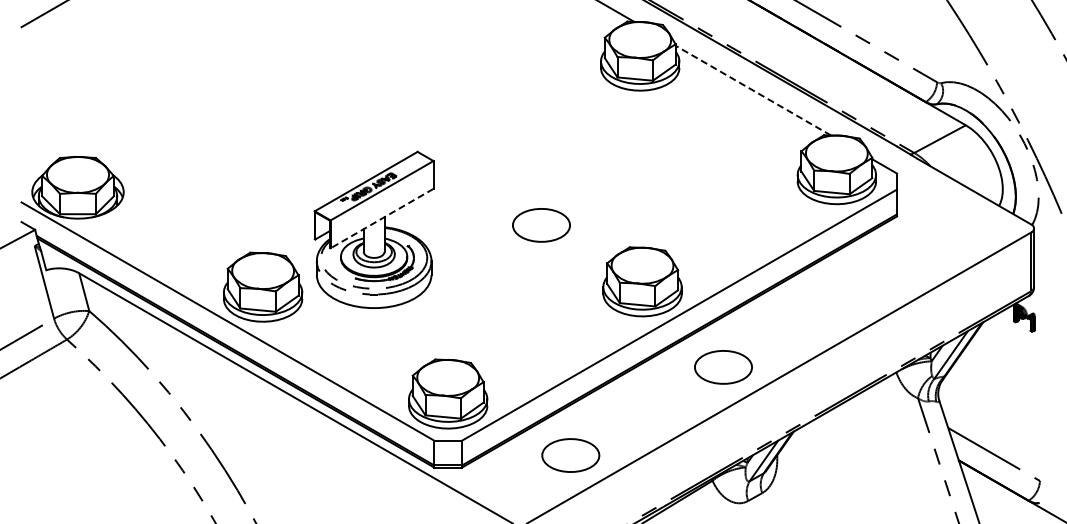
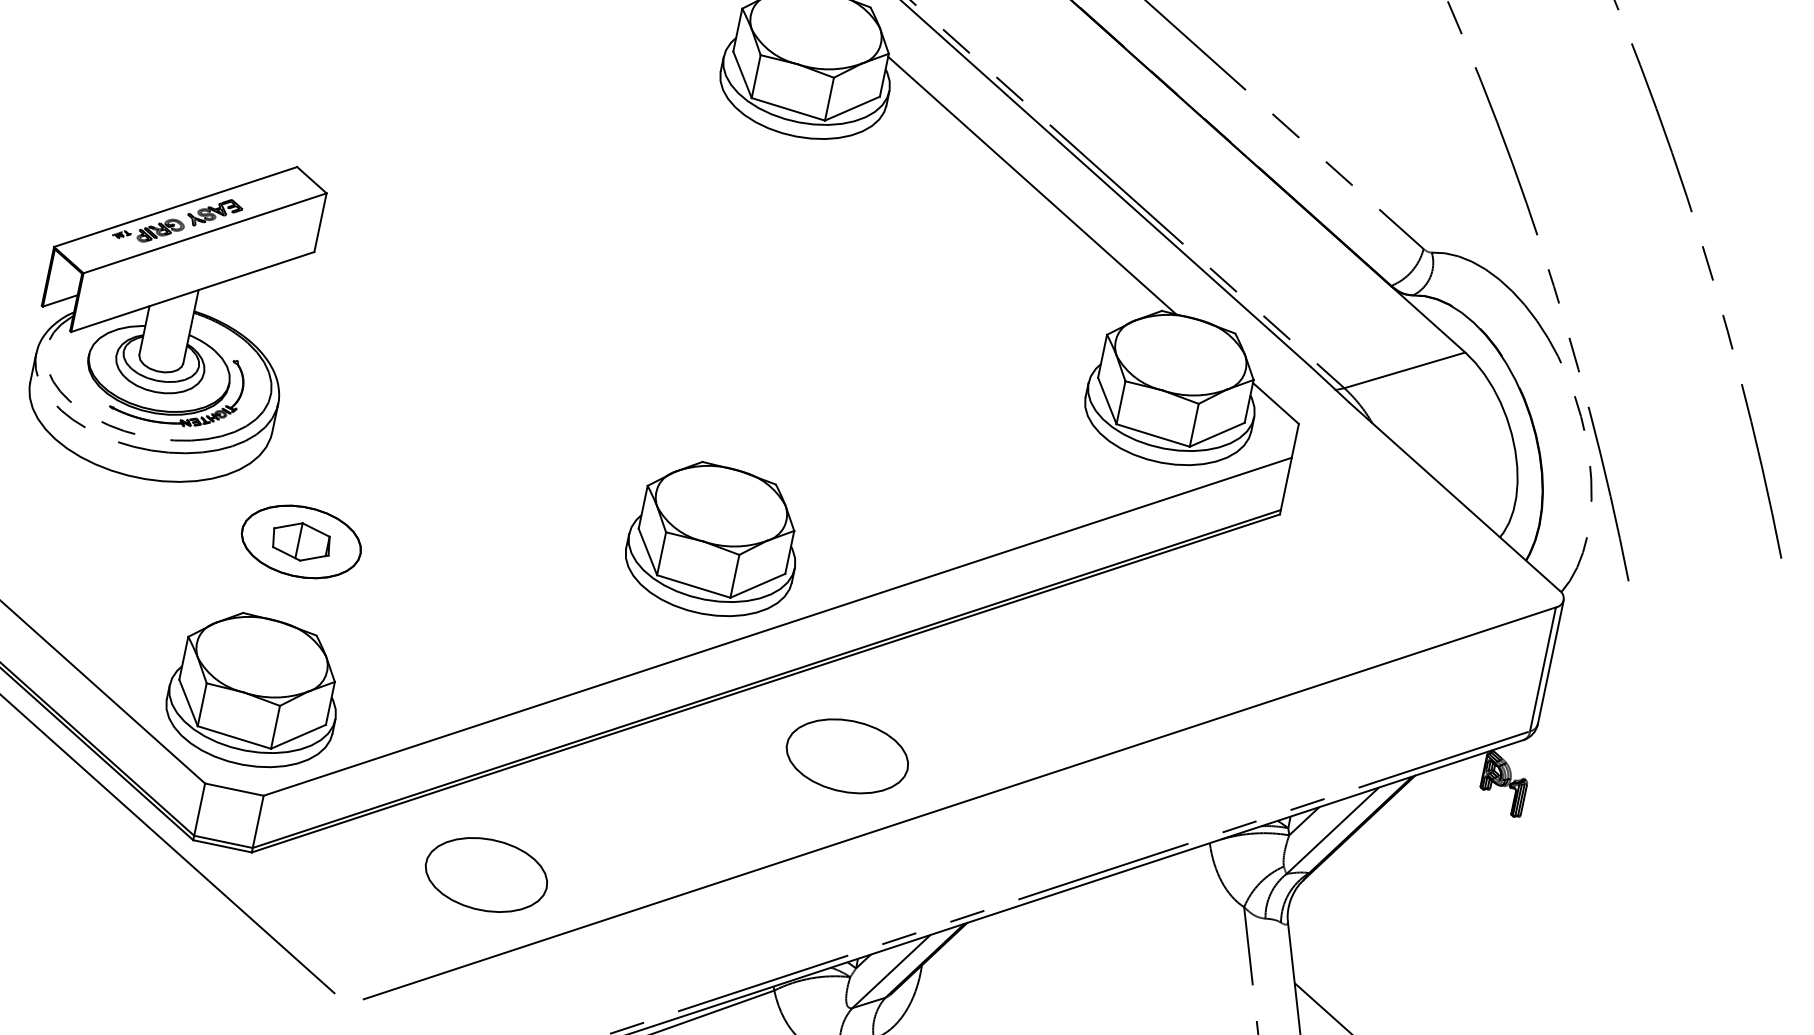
line: (753, 90) -> (1032, 185), dashed -> solid
line: (381, 218) -> (191, 291), dashed -> solid
part: (541, 225) -> (526, 376), removed
part: (455, 321) -> (302, 541), added

